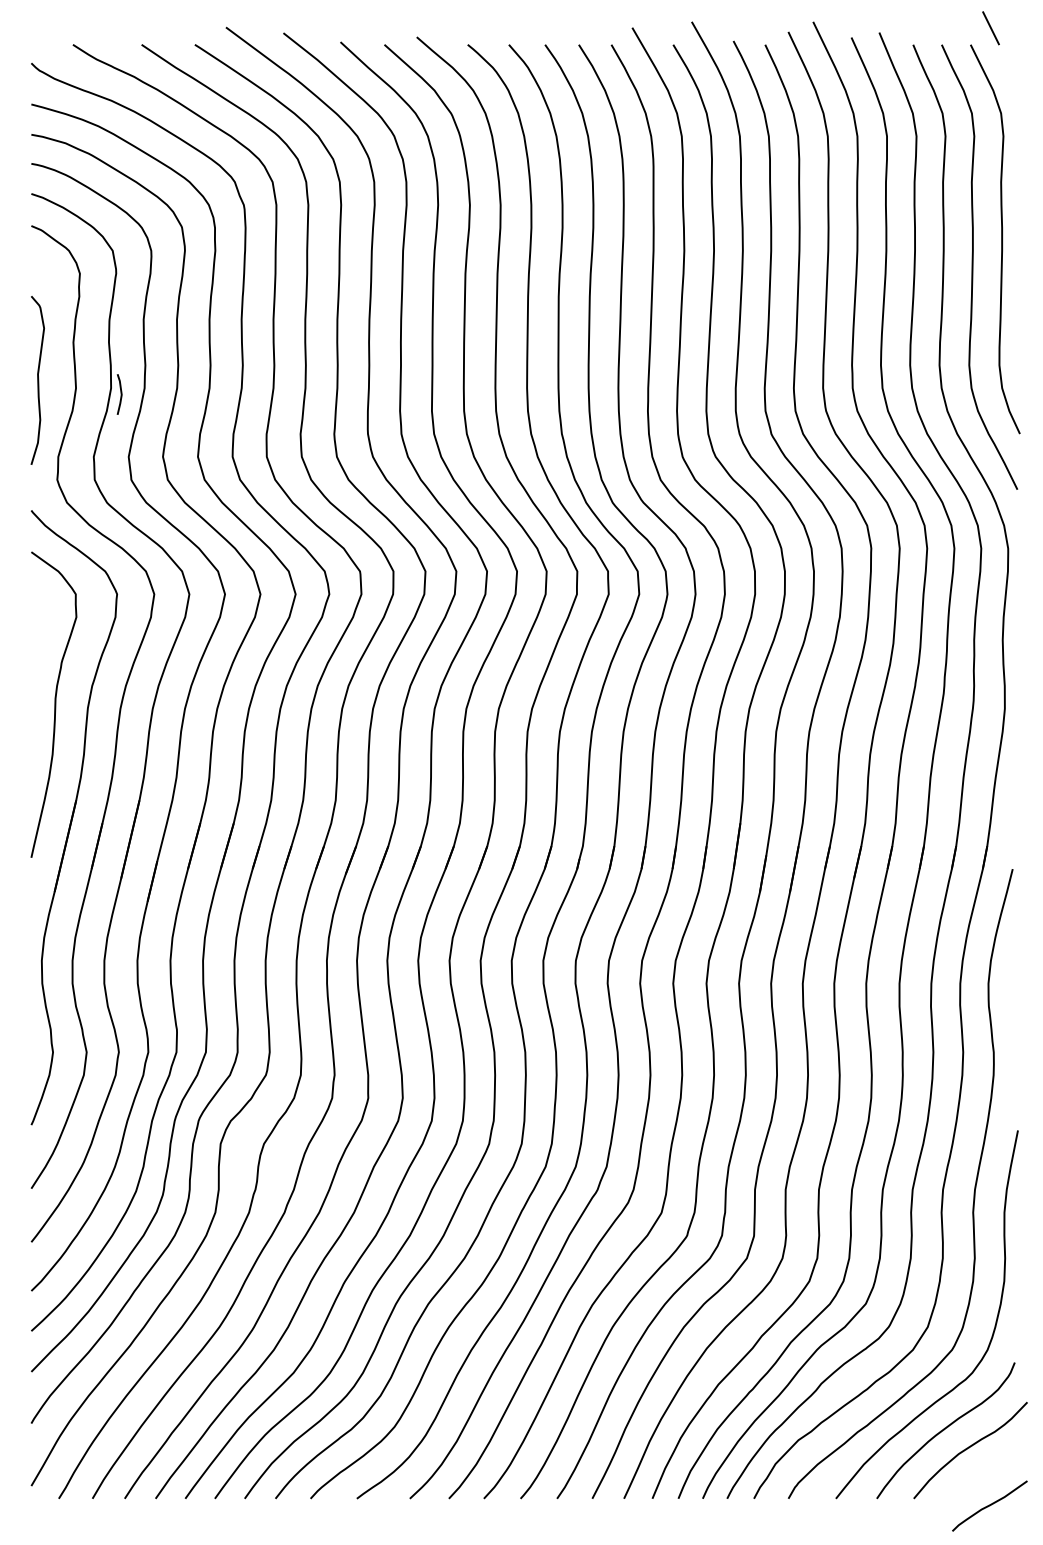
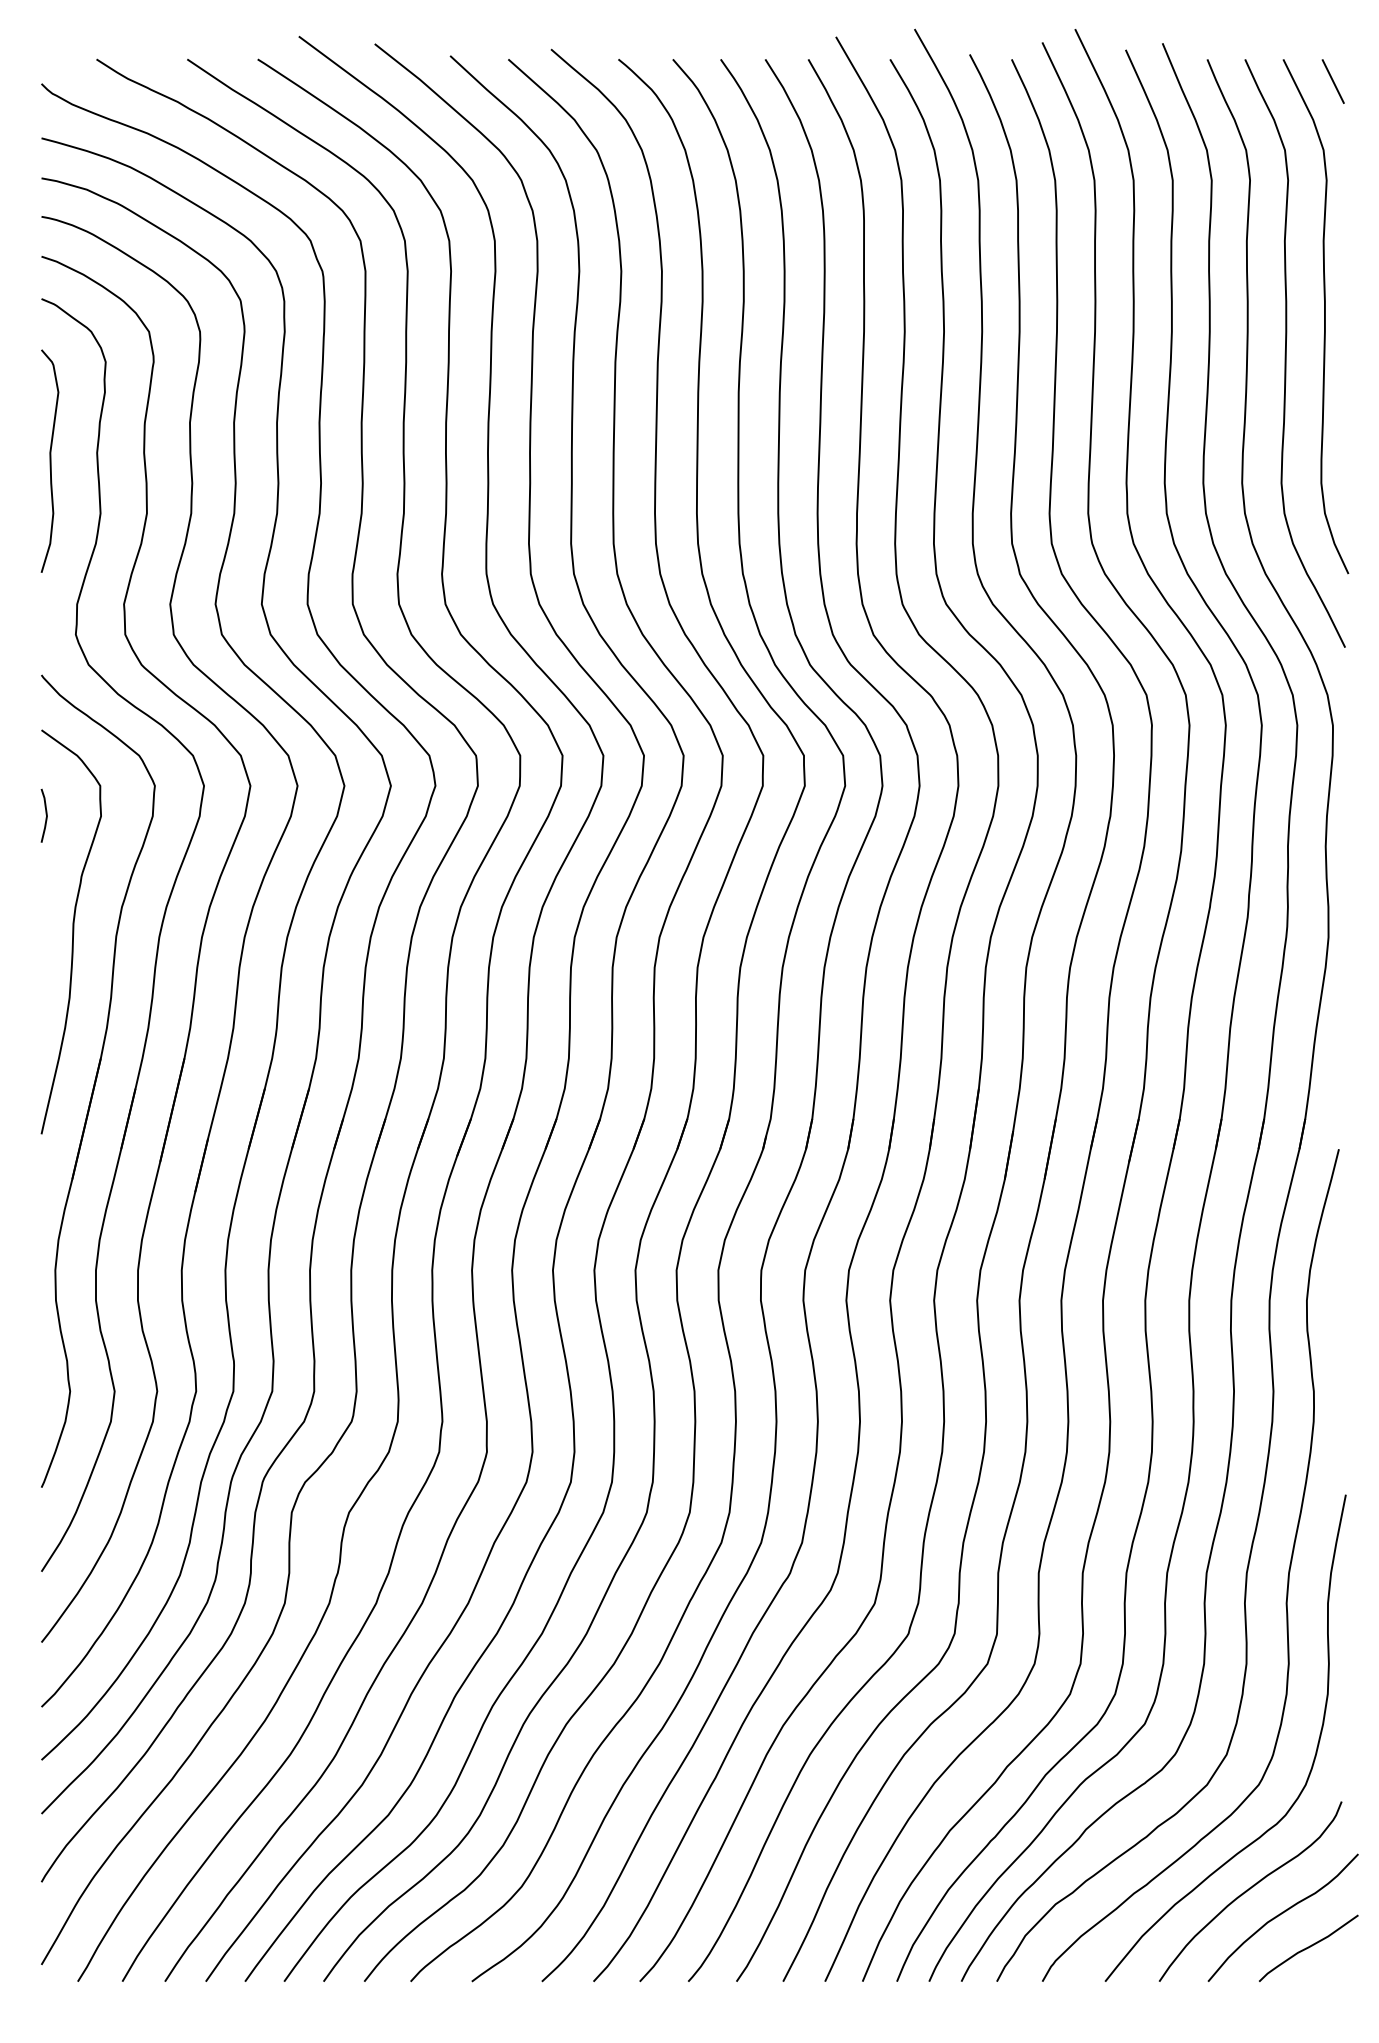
line: (990, 28) -> (1332, 81), moved
curve: (37, 379) -> (49, 460), moved
line: (120, 393) -> (45, 814), moved
curve: (989, 1505) -> (1308, 1947), moved

